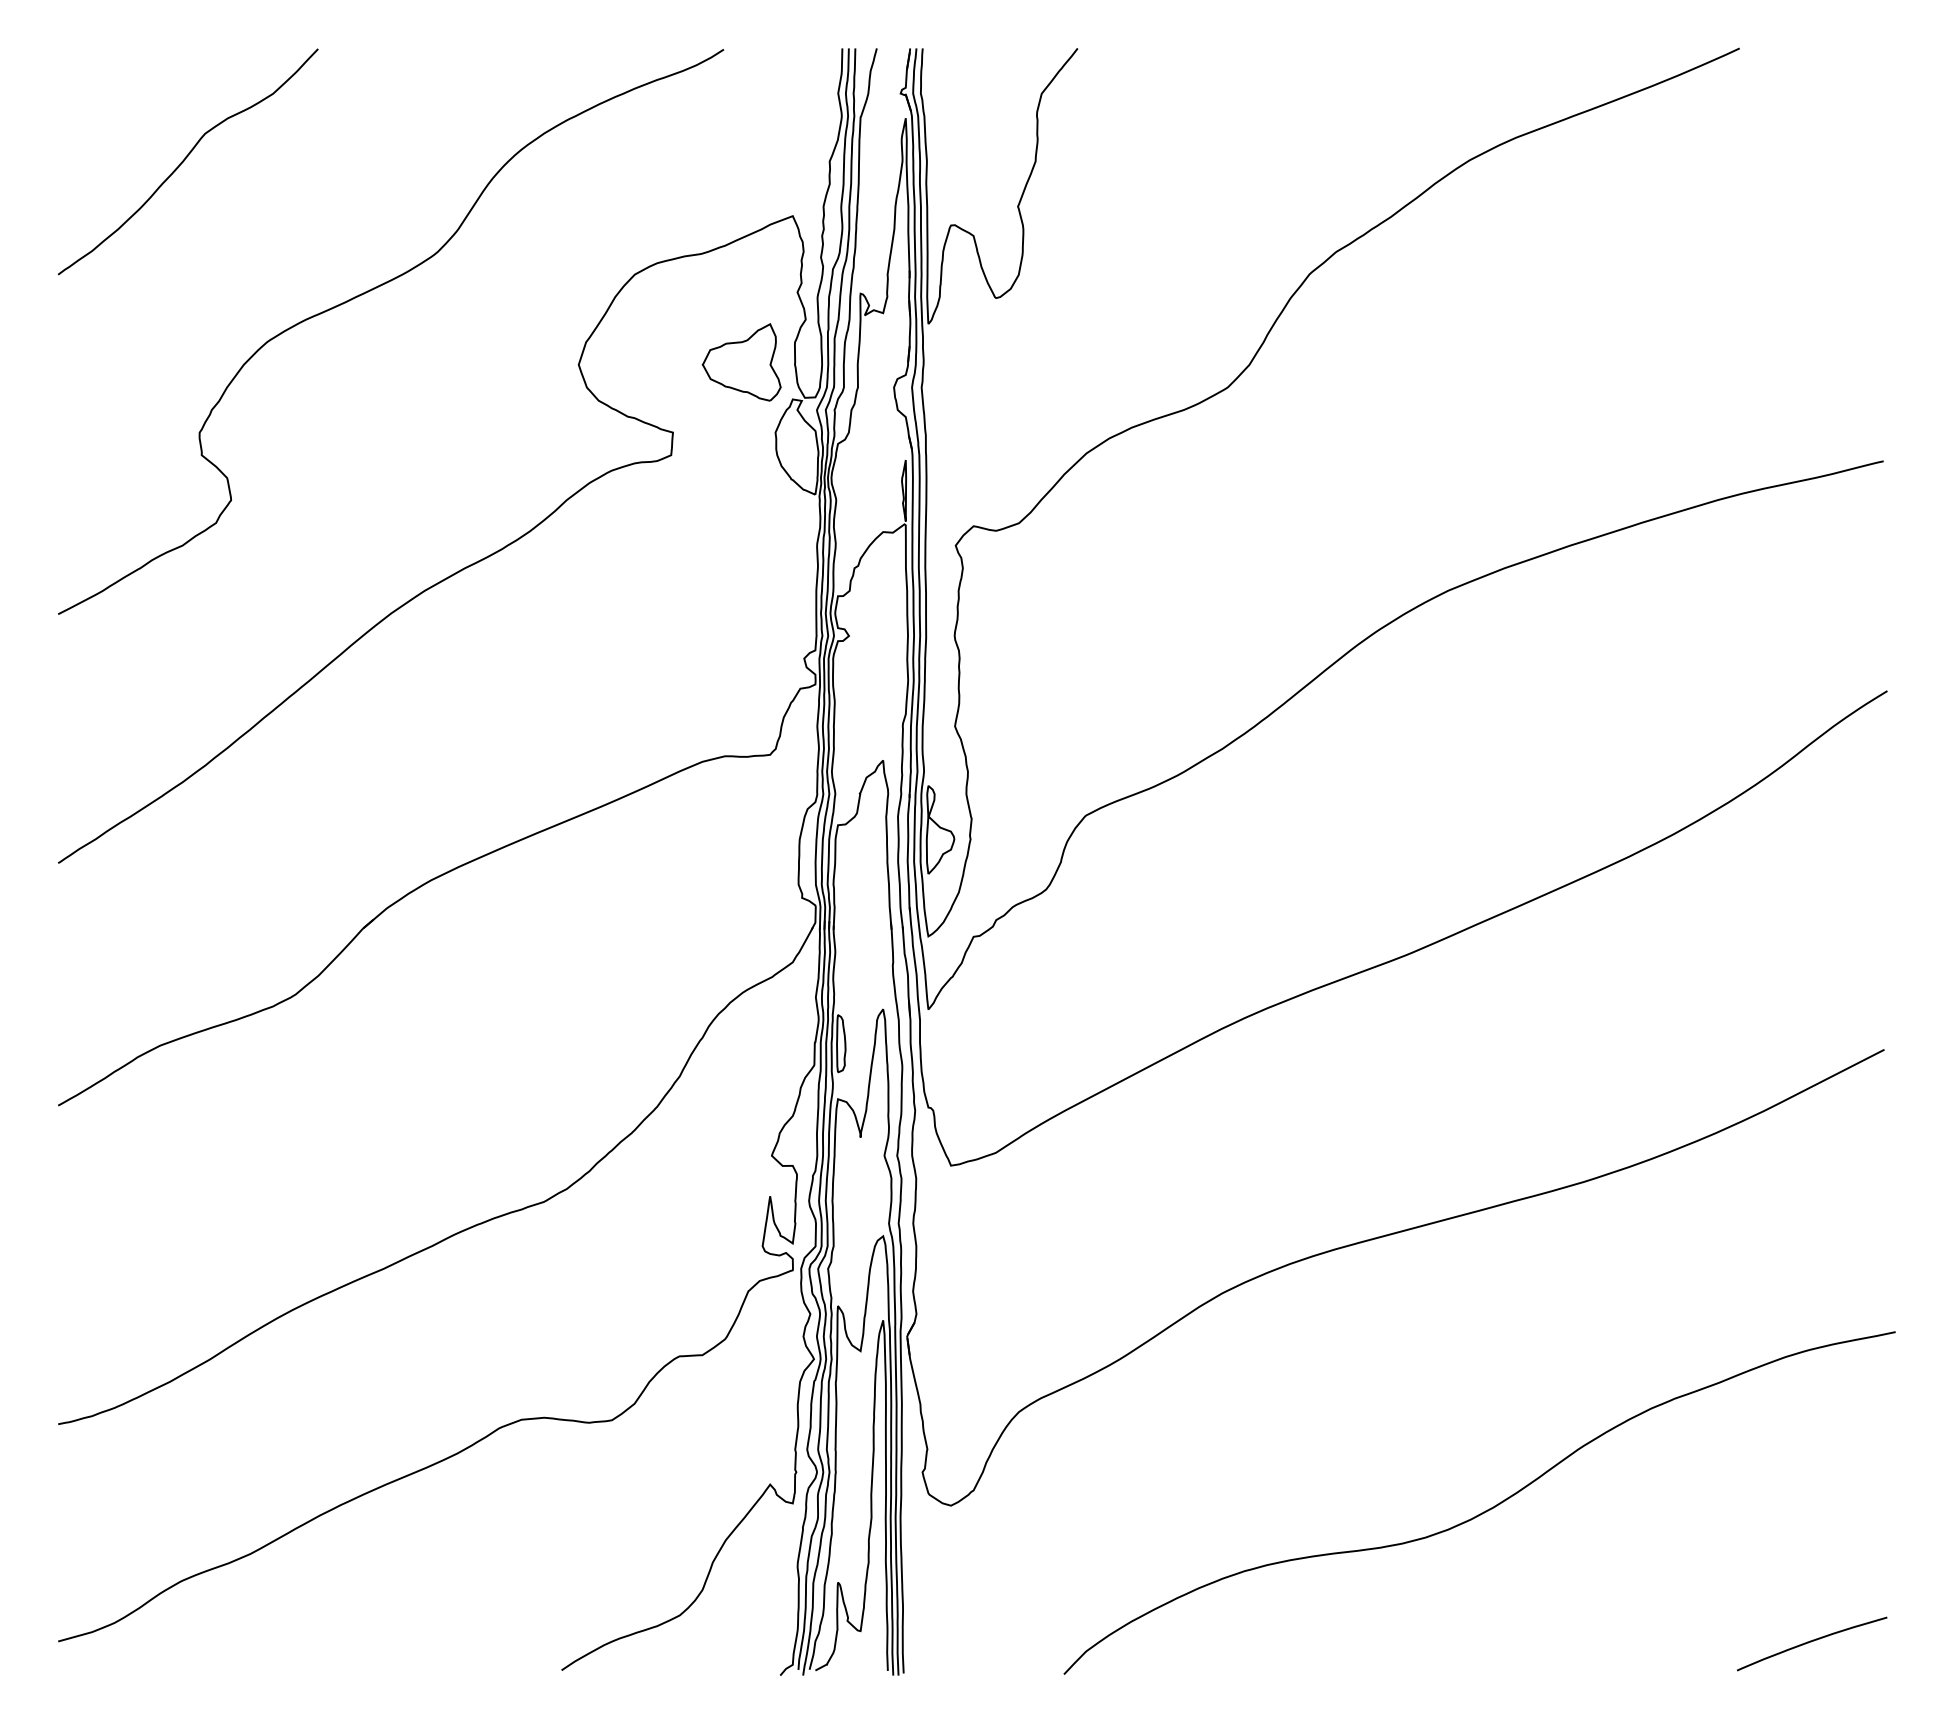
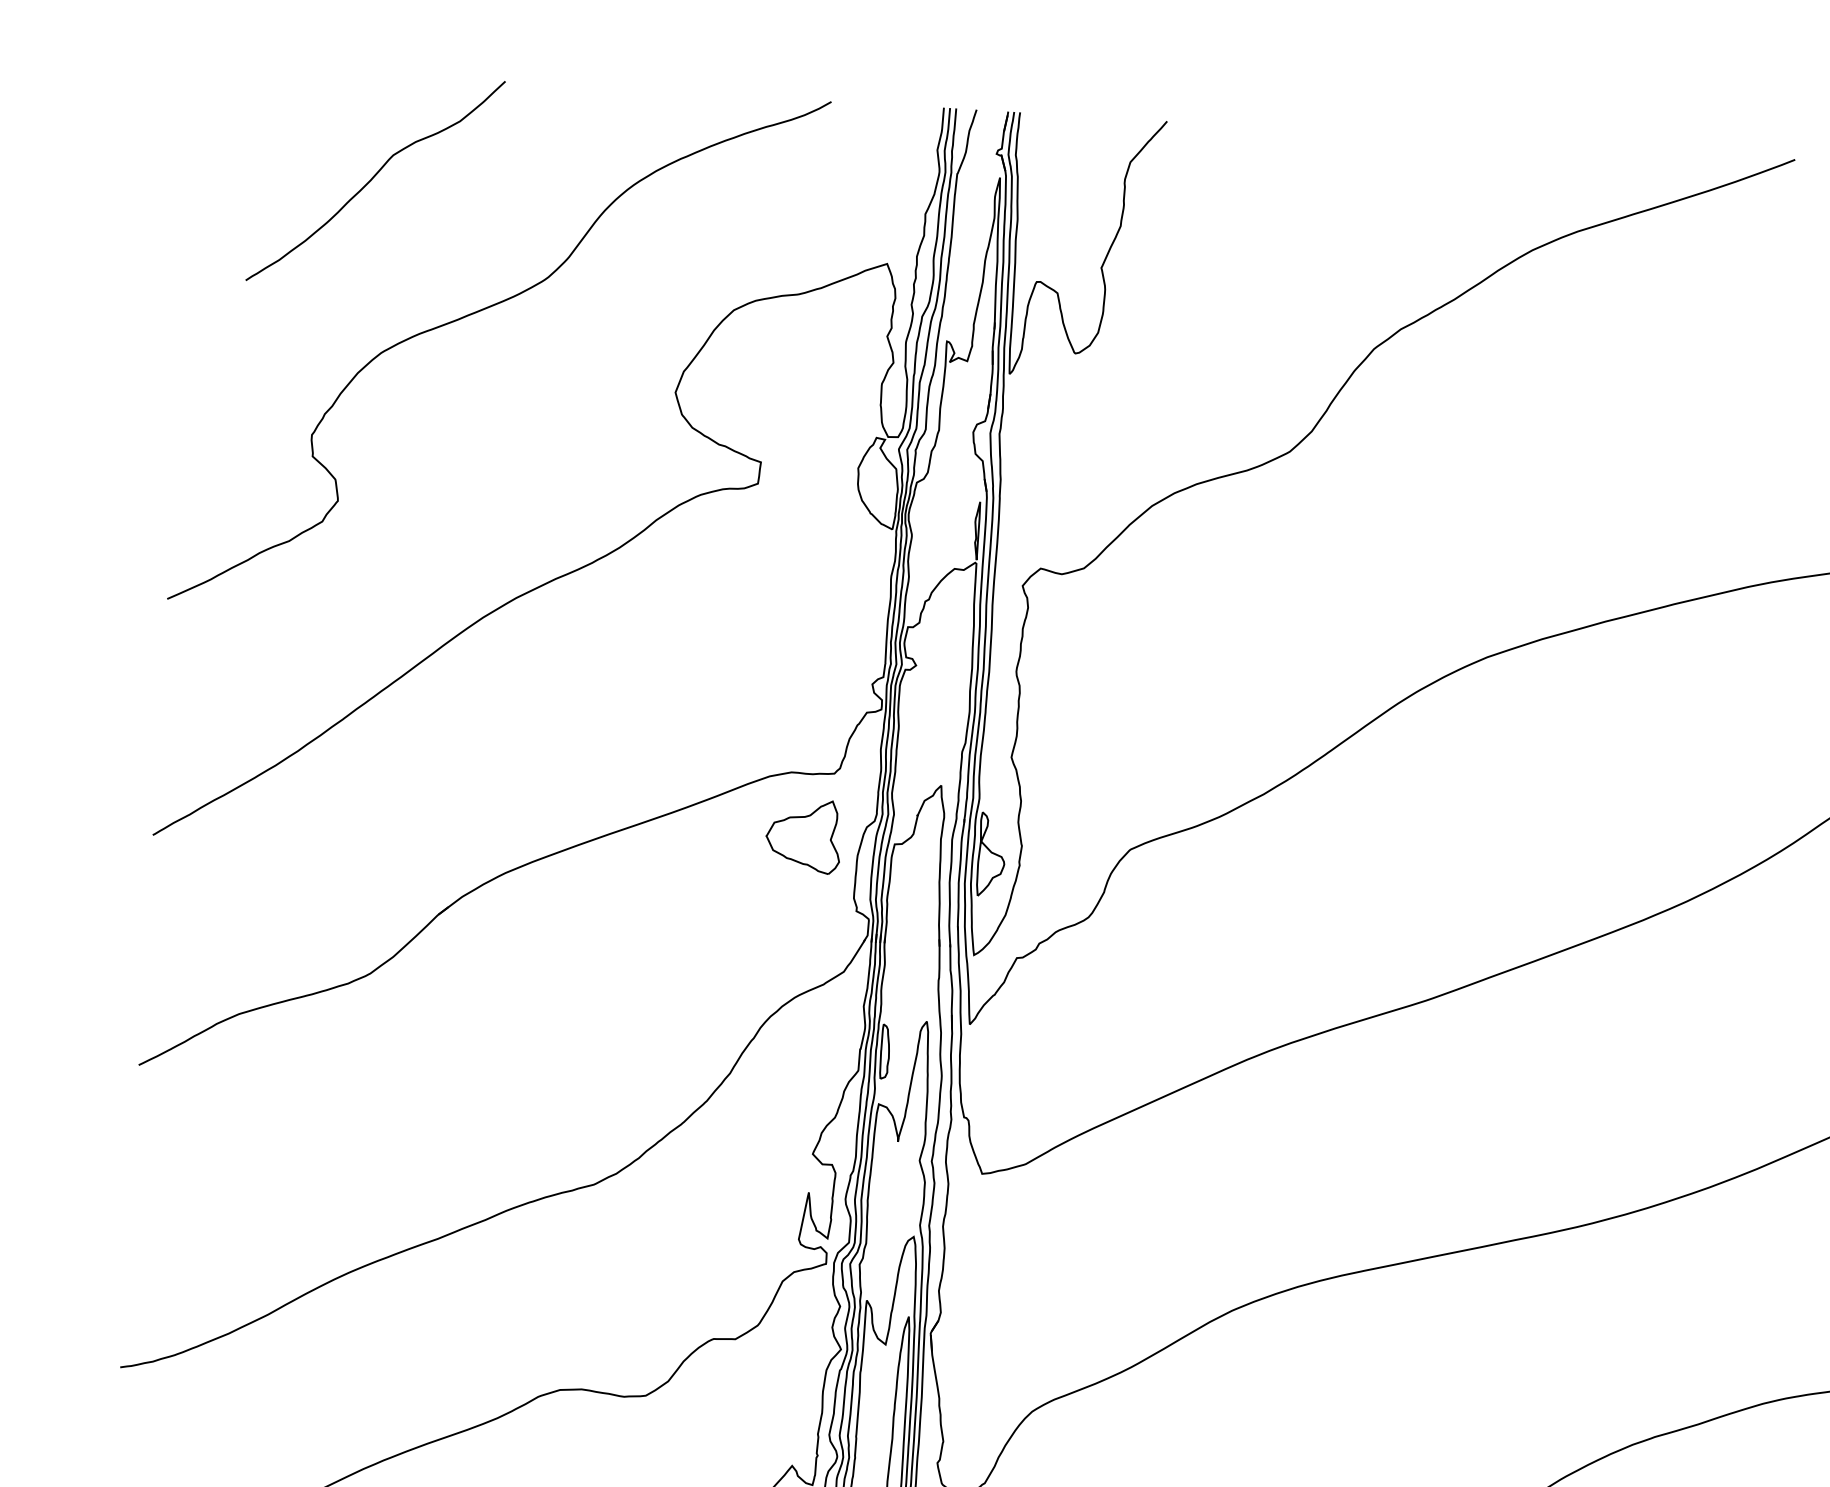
curve: (185, 160) -> (373, 179), moved
part: (741, 362) -> (803, 836), moved

